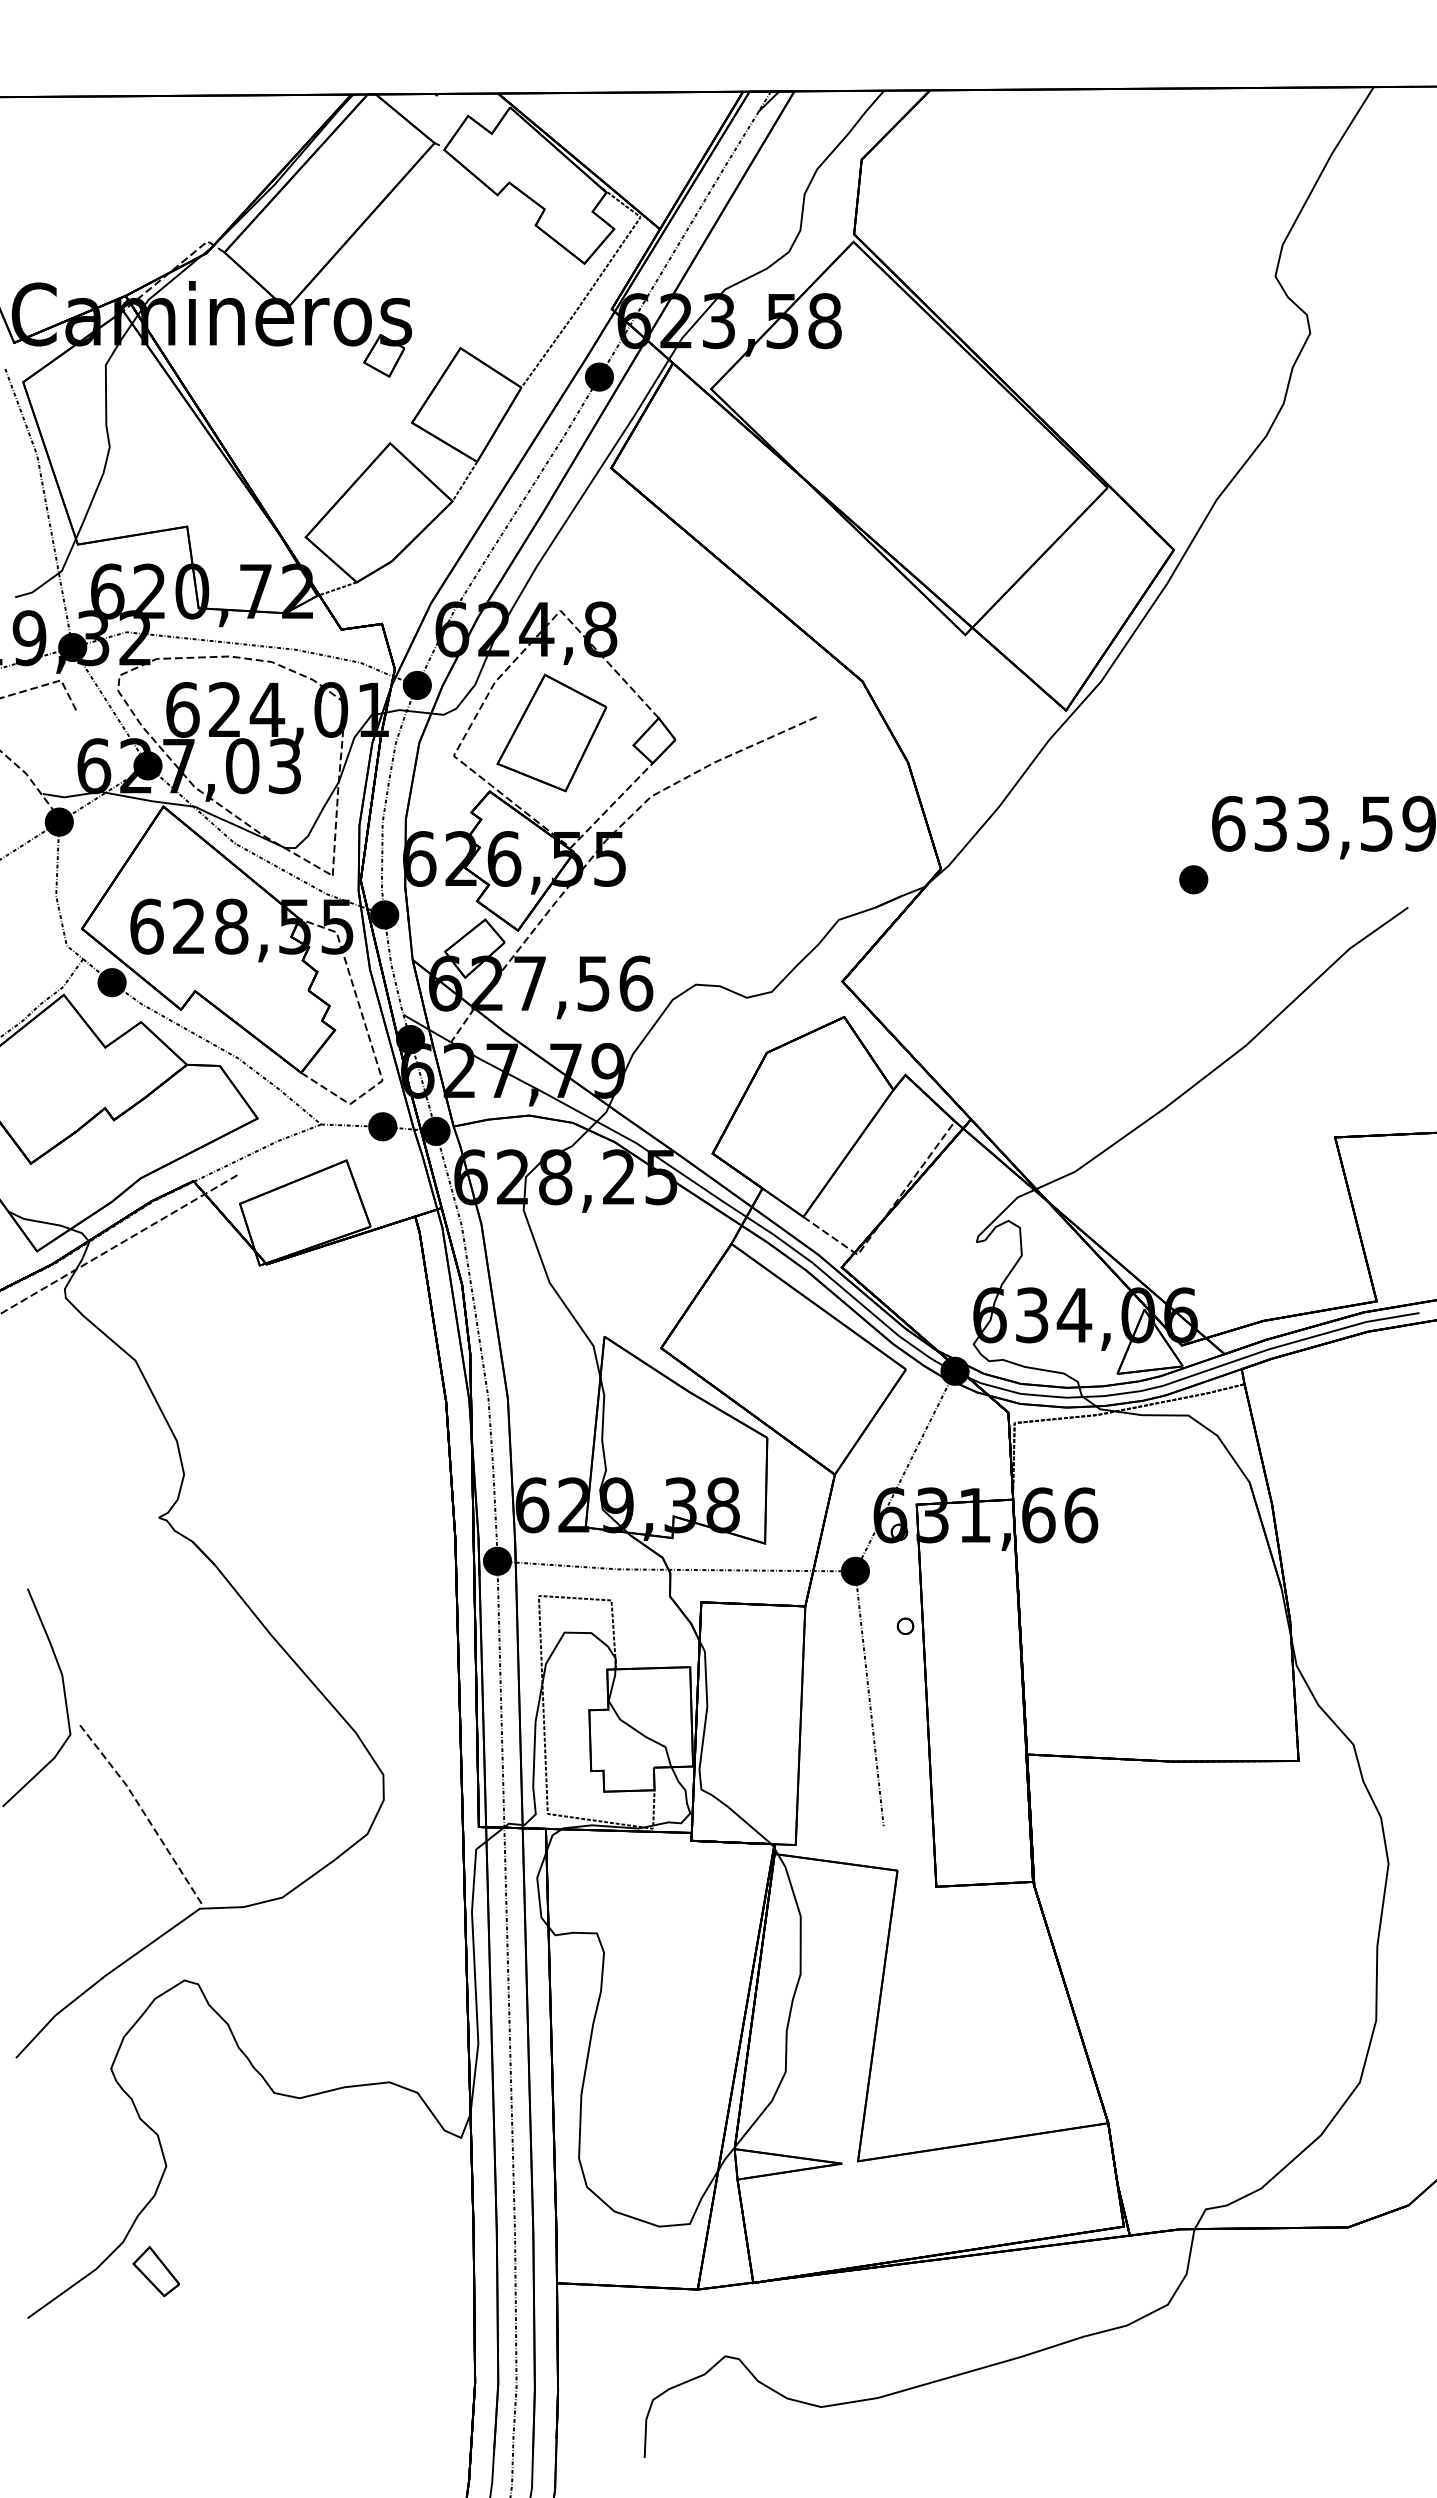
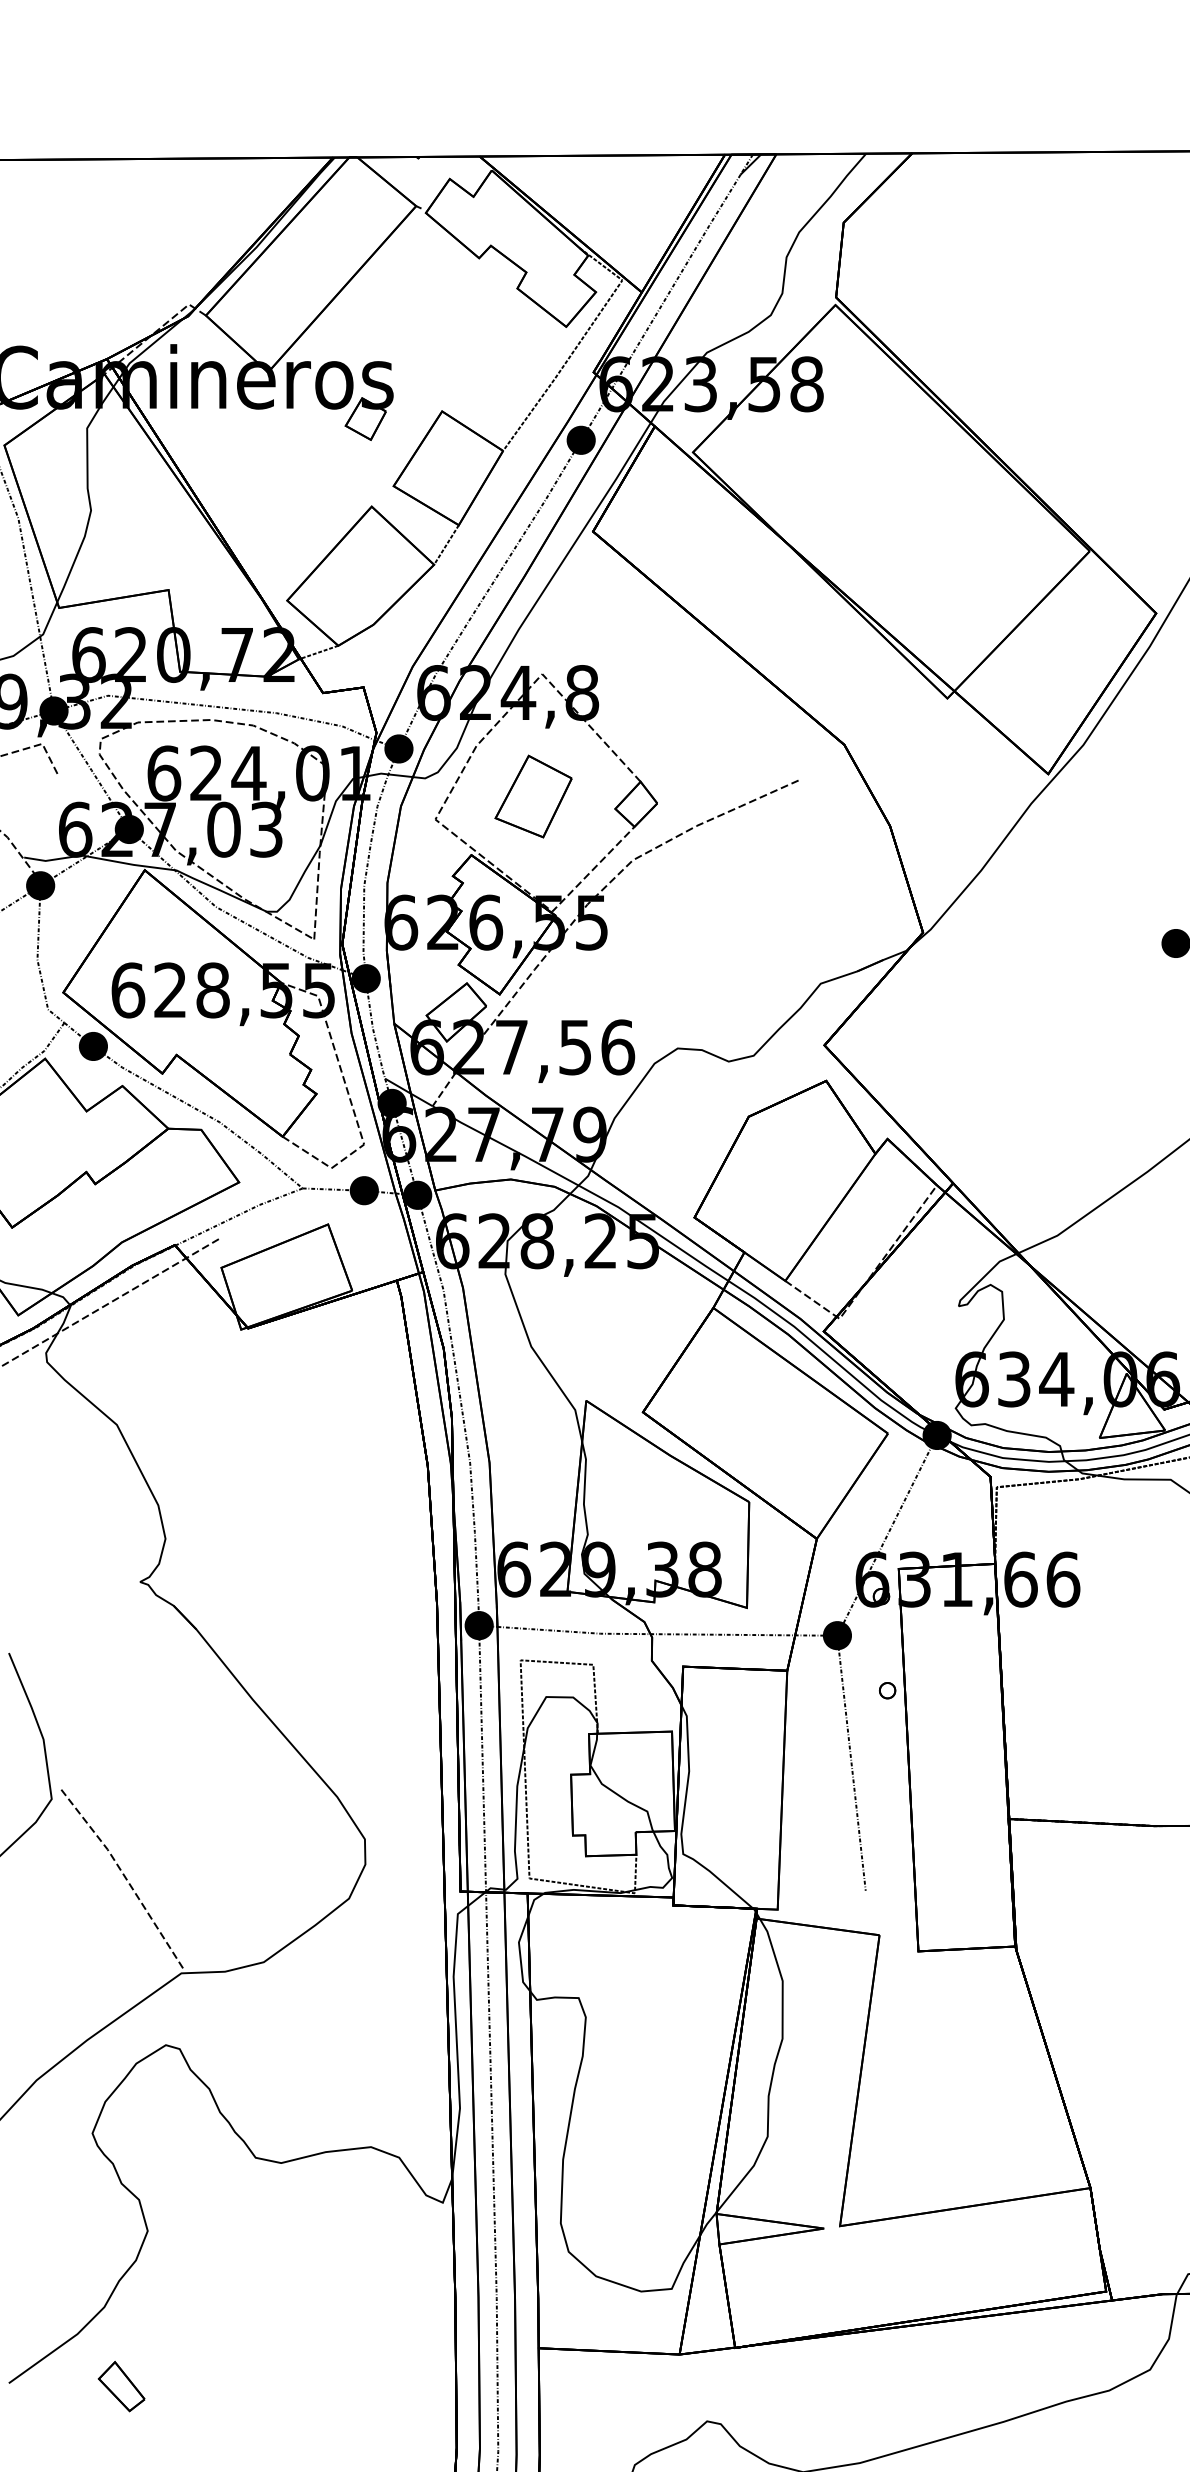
part: (551, 732) -> (533, 796), size x0.7
part: (155, 2271) -> (120, 2386), moved

